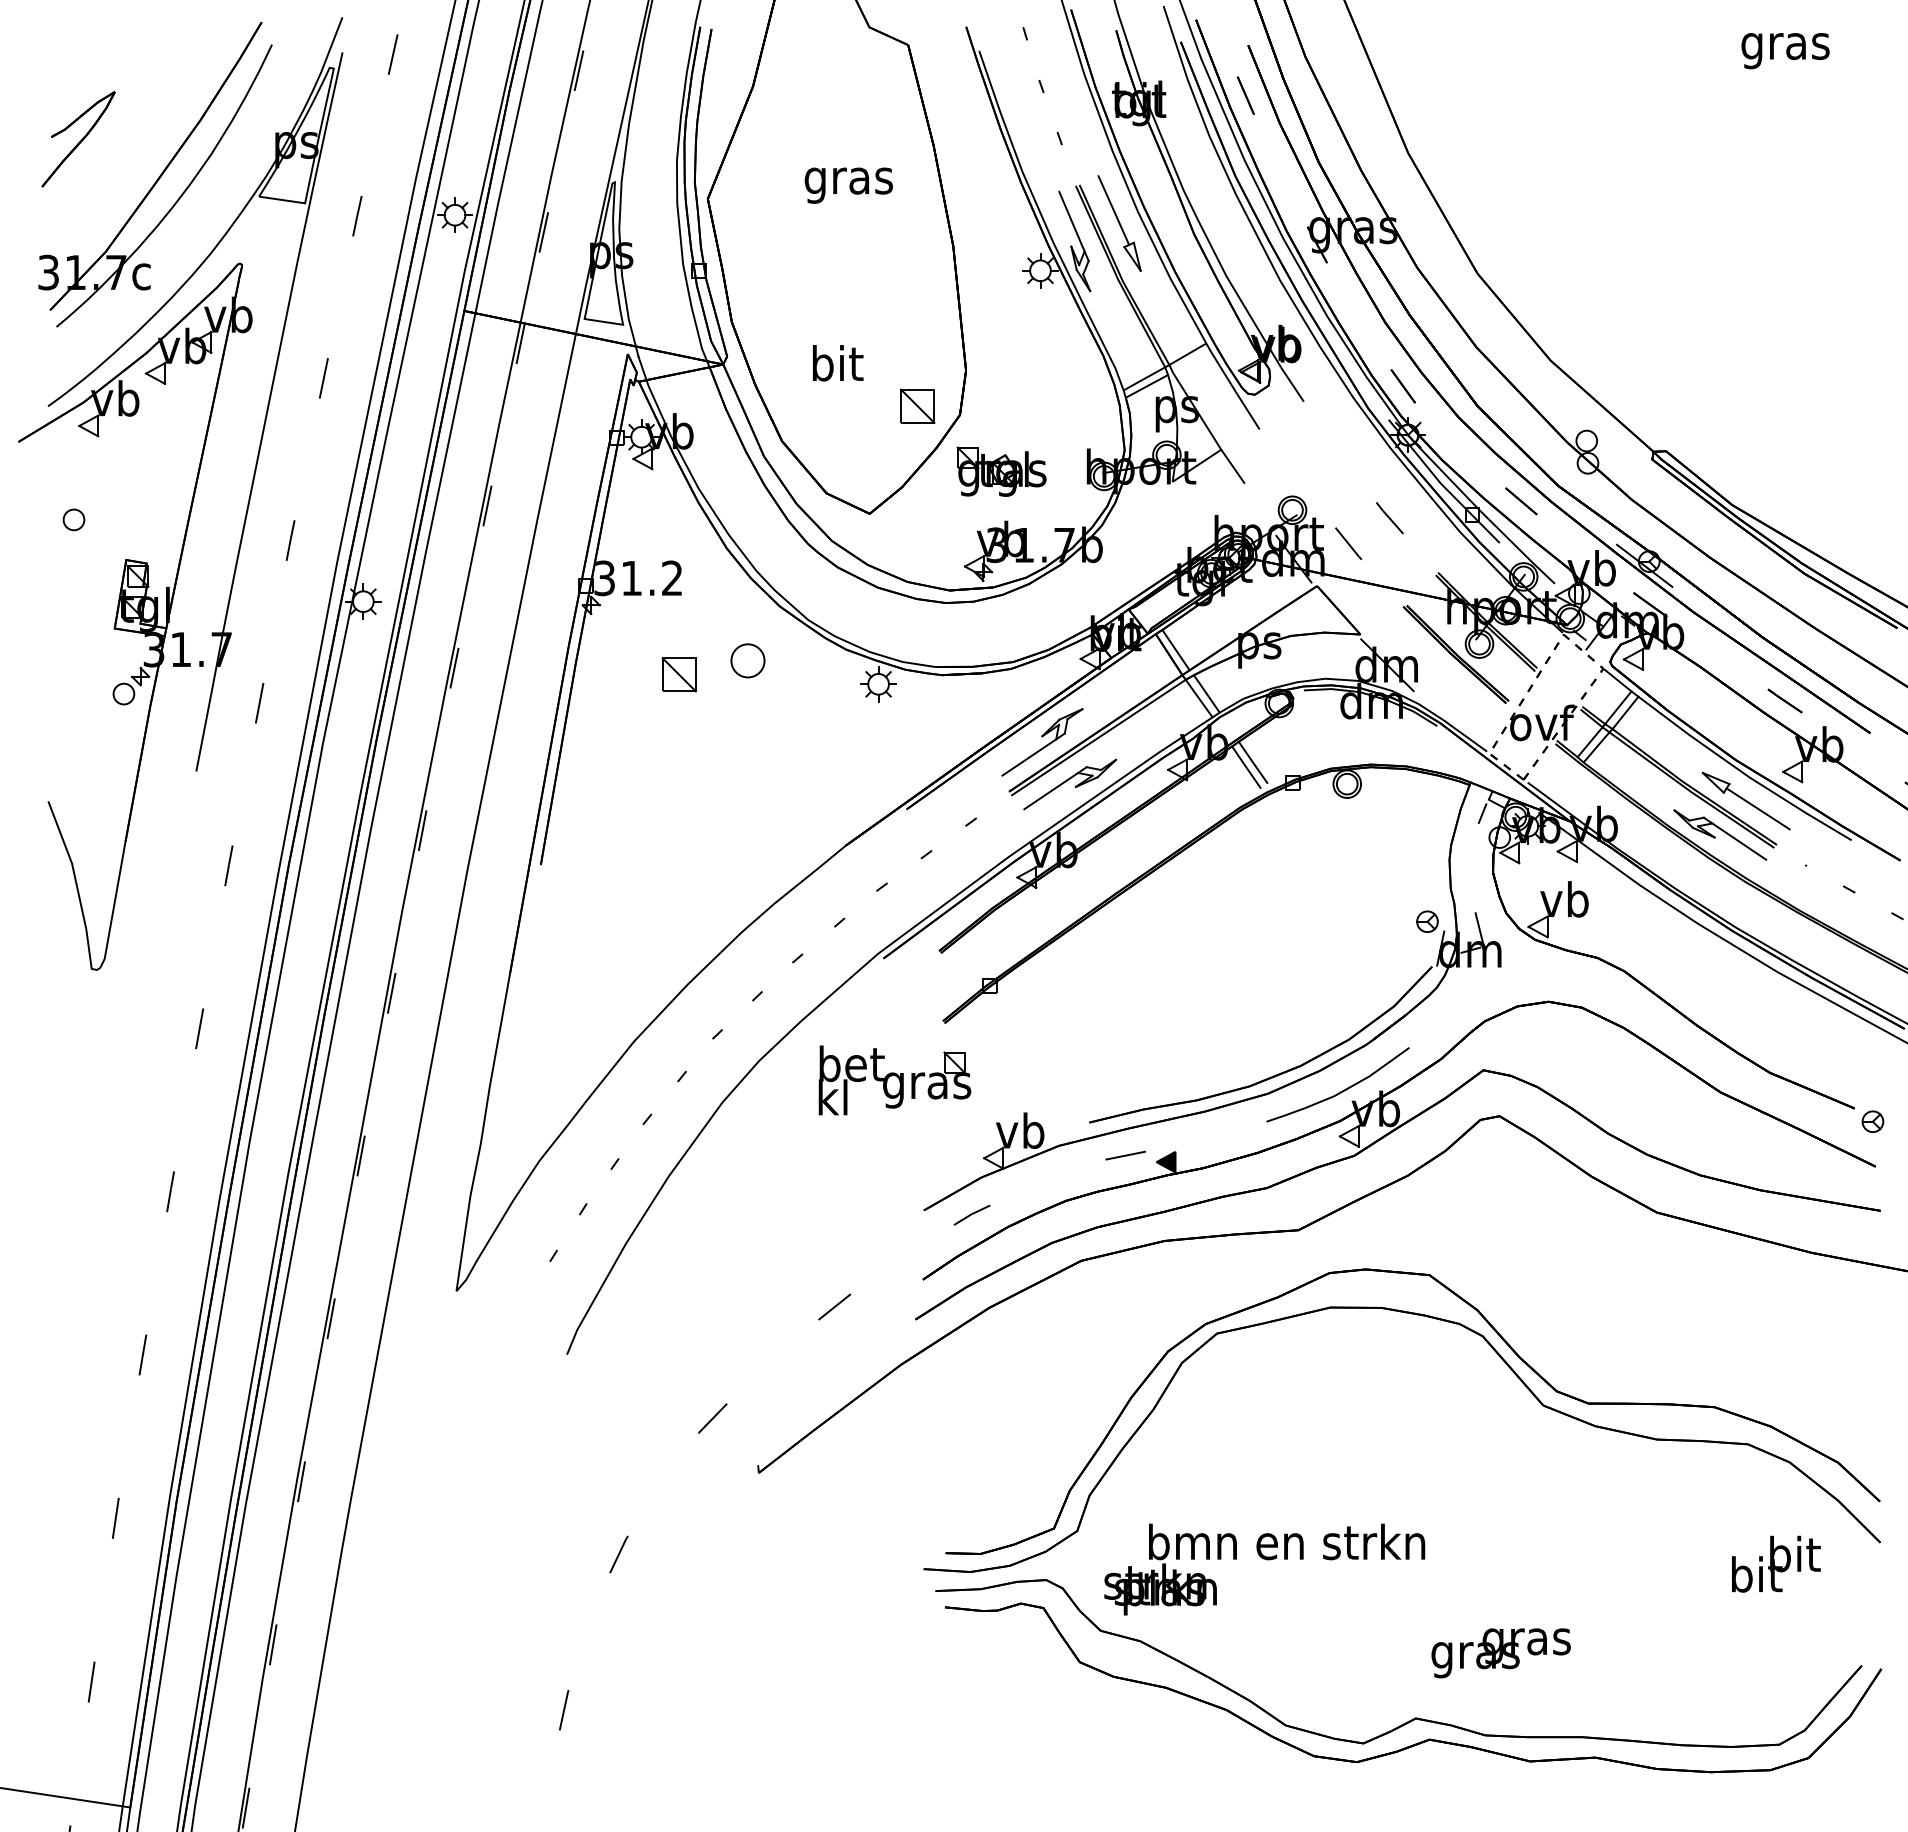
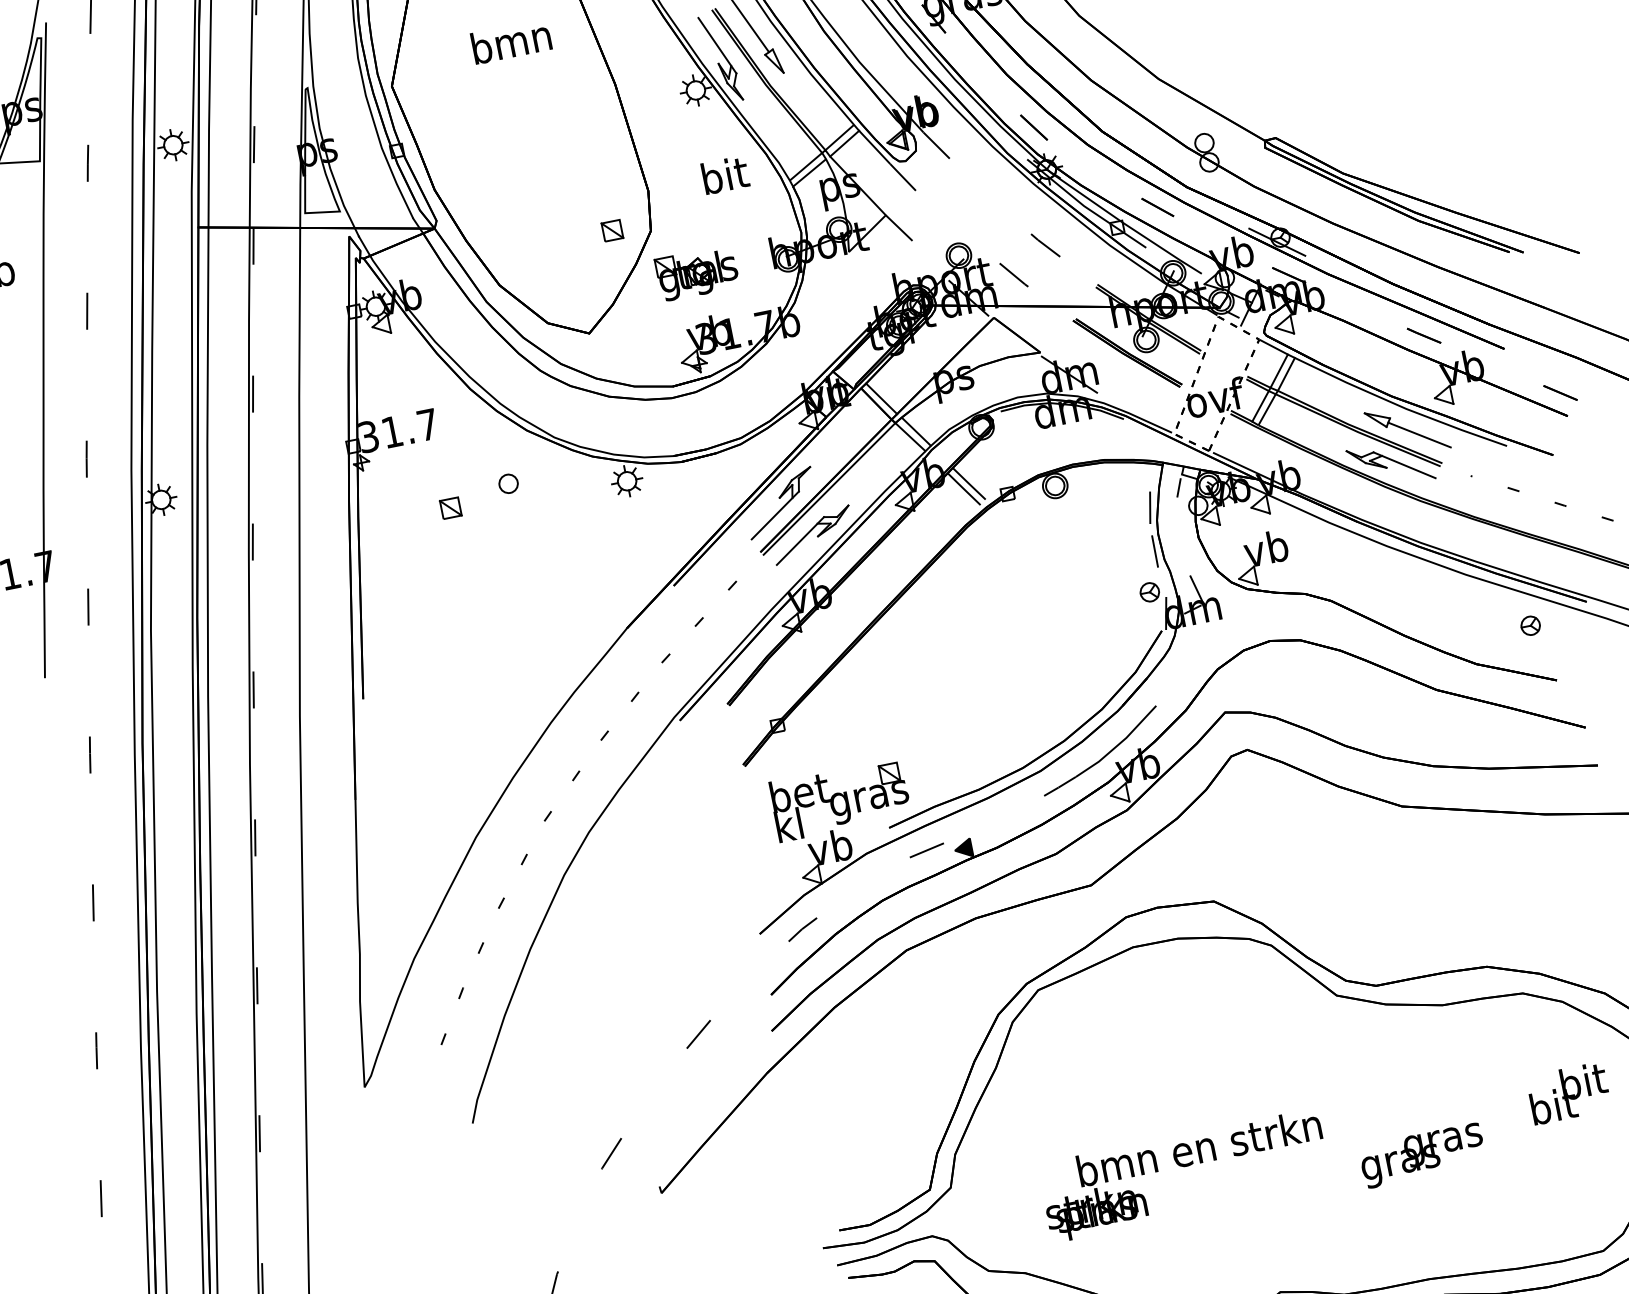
text: (848, 180) -> (511, 45), gras -> bmn
line: (1191, 361) -> (844, 143), added
text: (838, 363) -> (725, 175), moved
part: (917, 405) -> (611, 230), size x0.62
text: (672, 577) -> (427, 424), 31.2 -> 31.7
part: (747, 660) -> (508, 483), size x0.62
part: (678, 674) -> (450, 508), size x0.62
line: (1446, 828) -> (1150, 507), added
line: (1442, 877) -> (1155, 550), added
part: (894, 1080) -> (839, 799), moved
part: (1872, 1121) -> (1530, 625), moved
text: (1264, 1569) -> (1184, 1175), moved
text: (1500, 1653) -> (1422, 1156), moved

